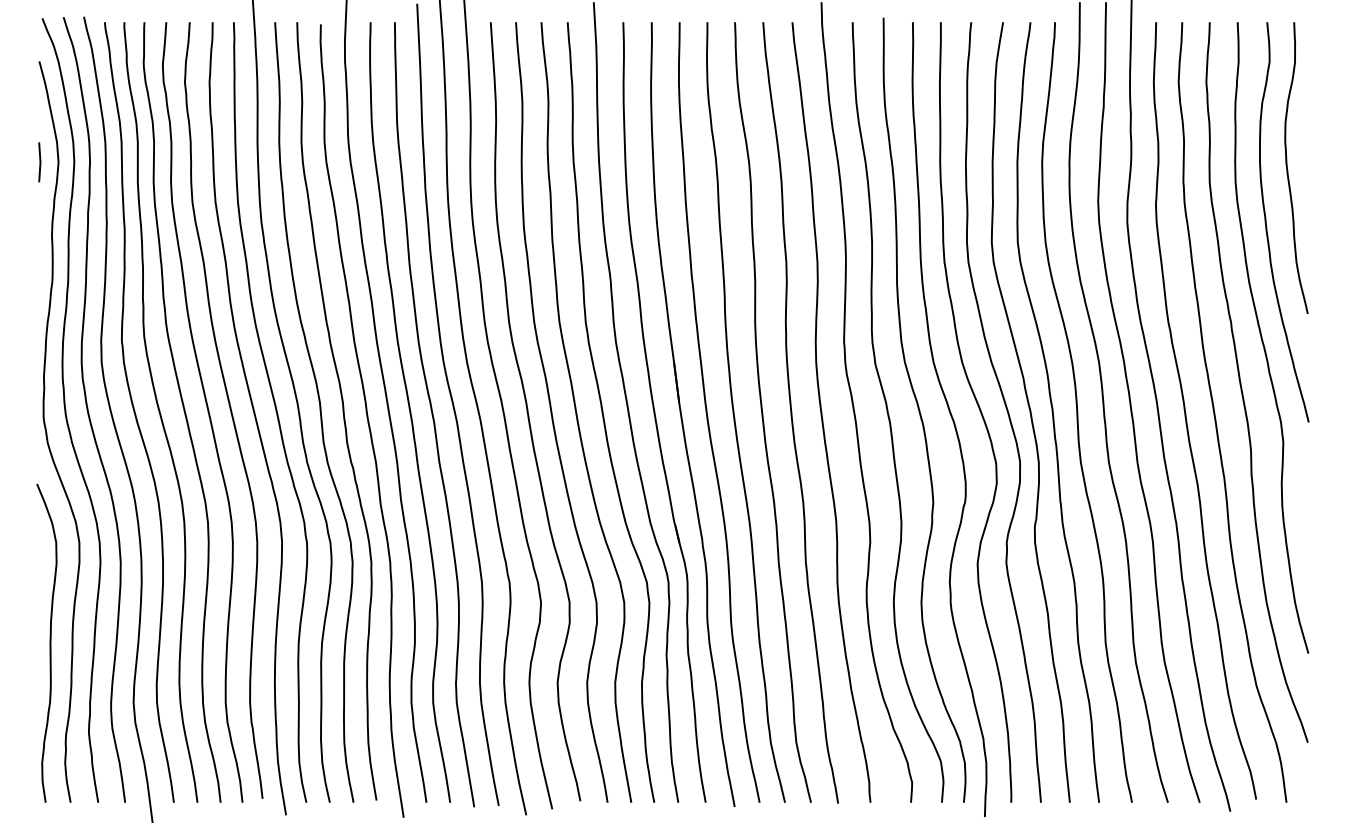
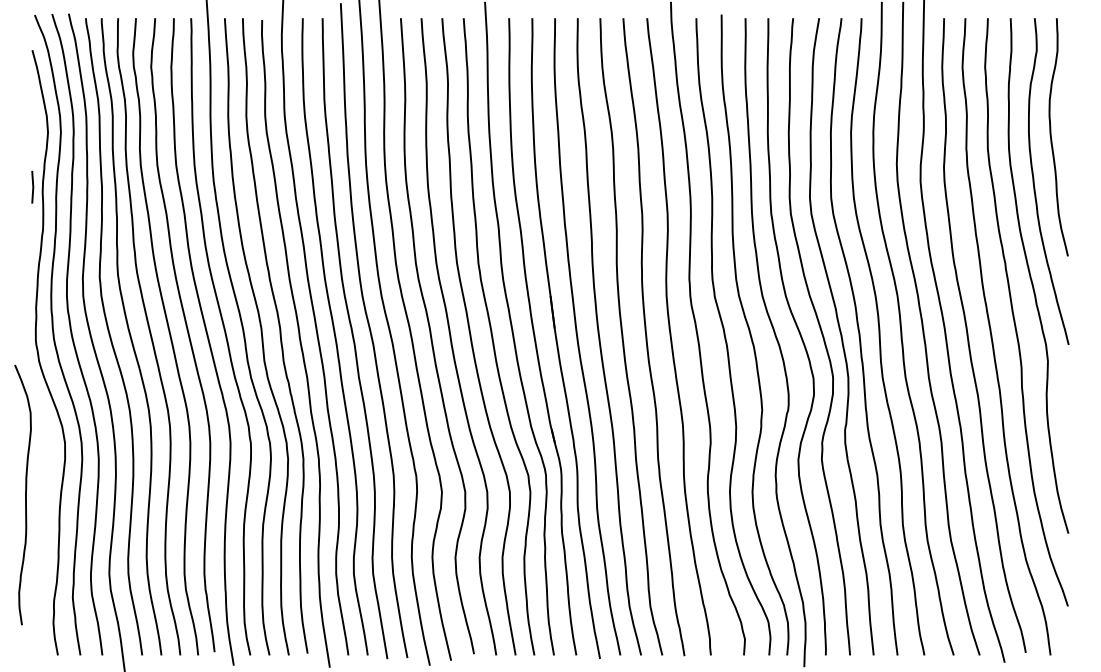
line: (39, 162) -> (32, 187), moved
curve: (49, 642) -> (25, 494), moved

